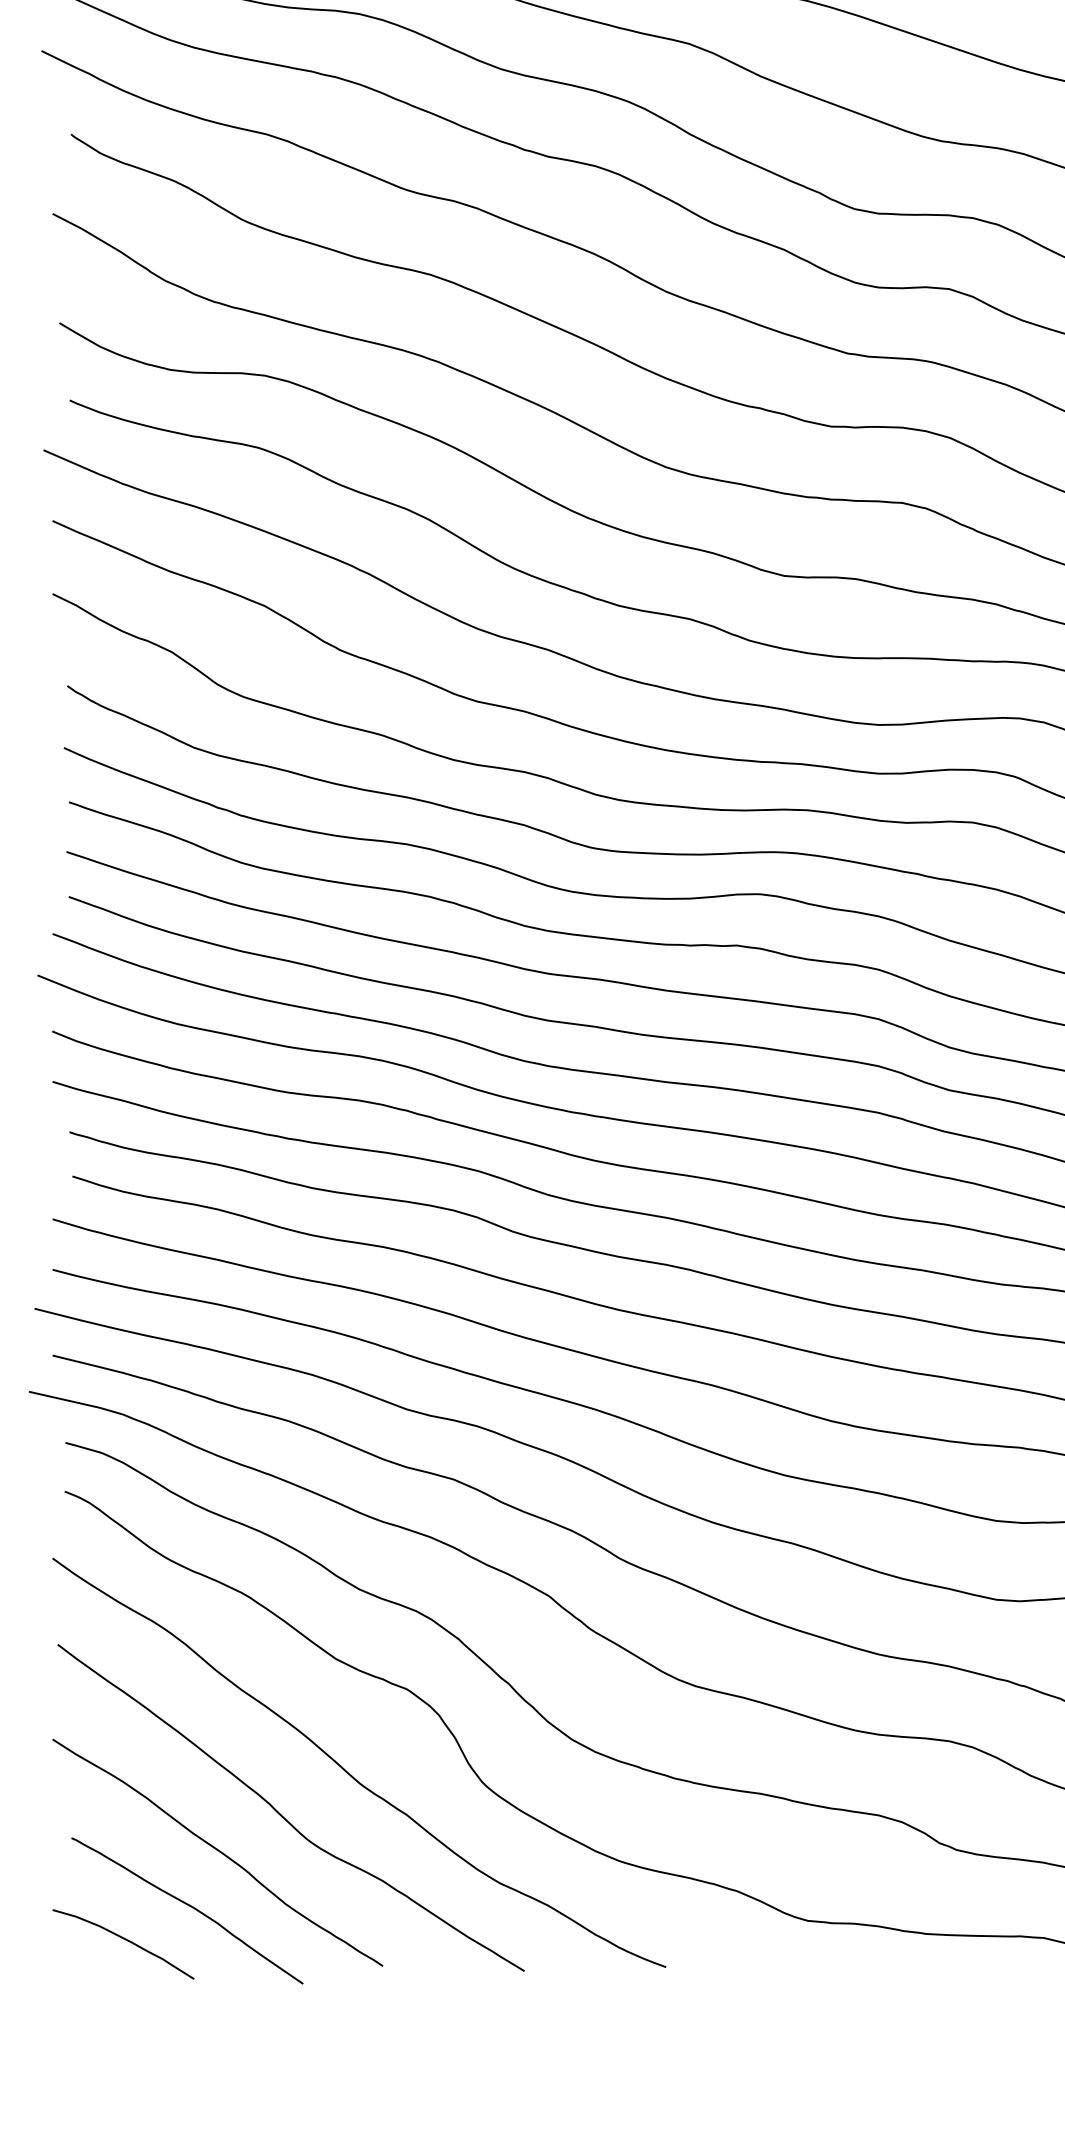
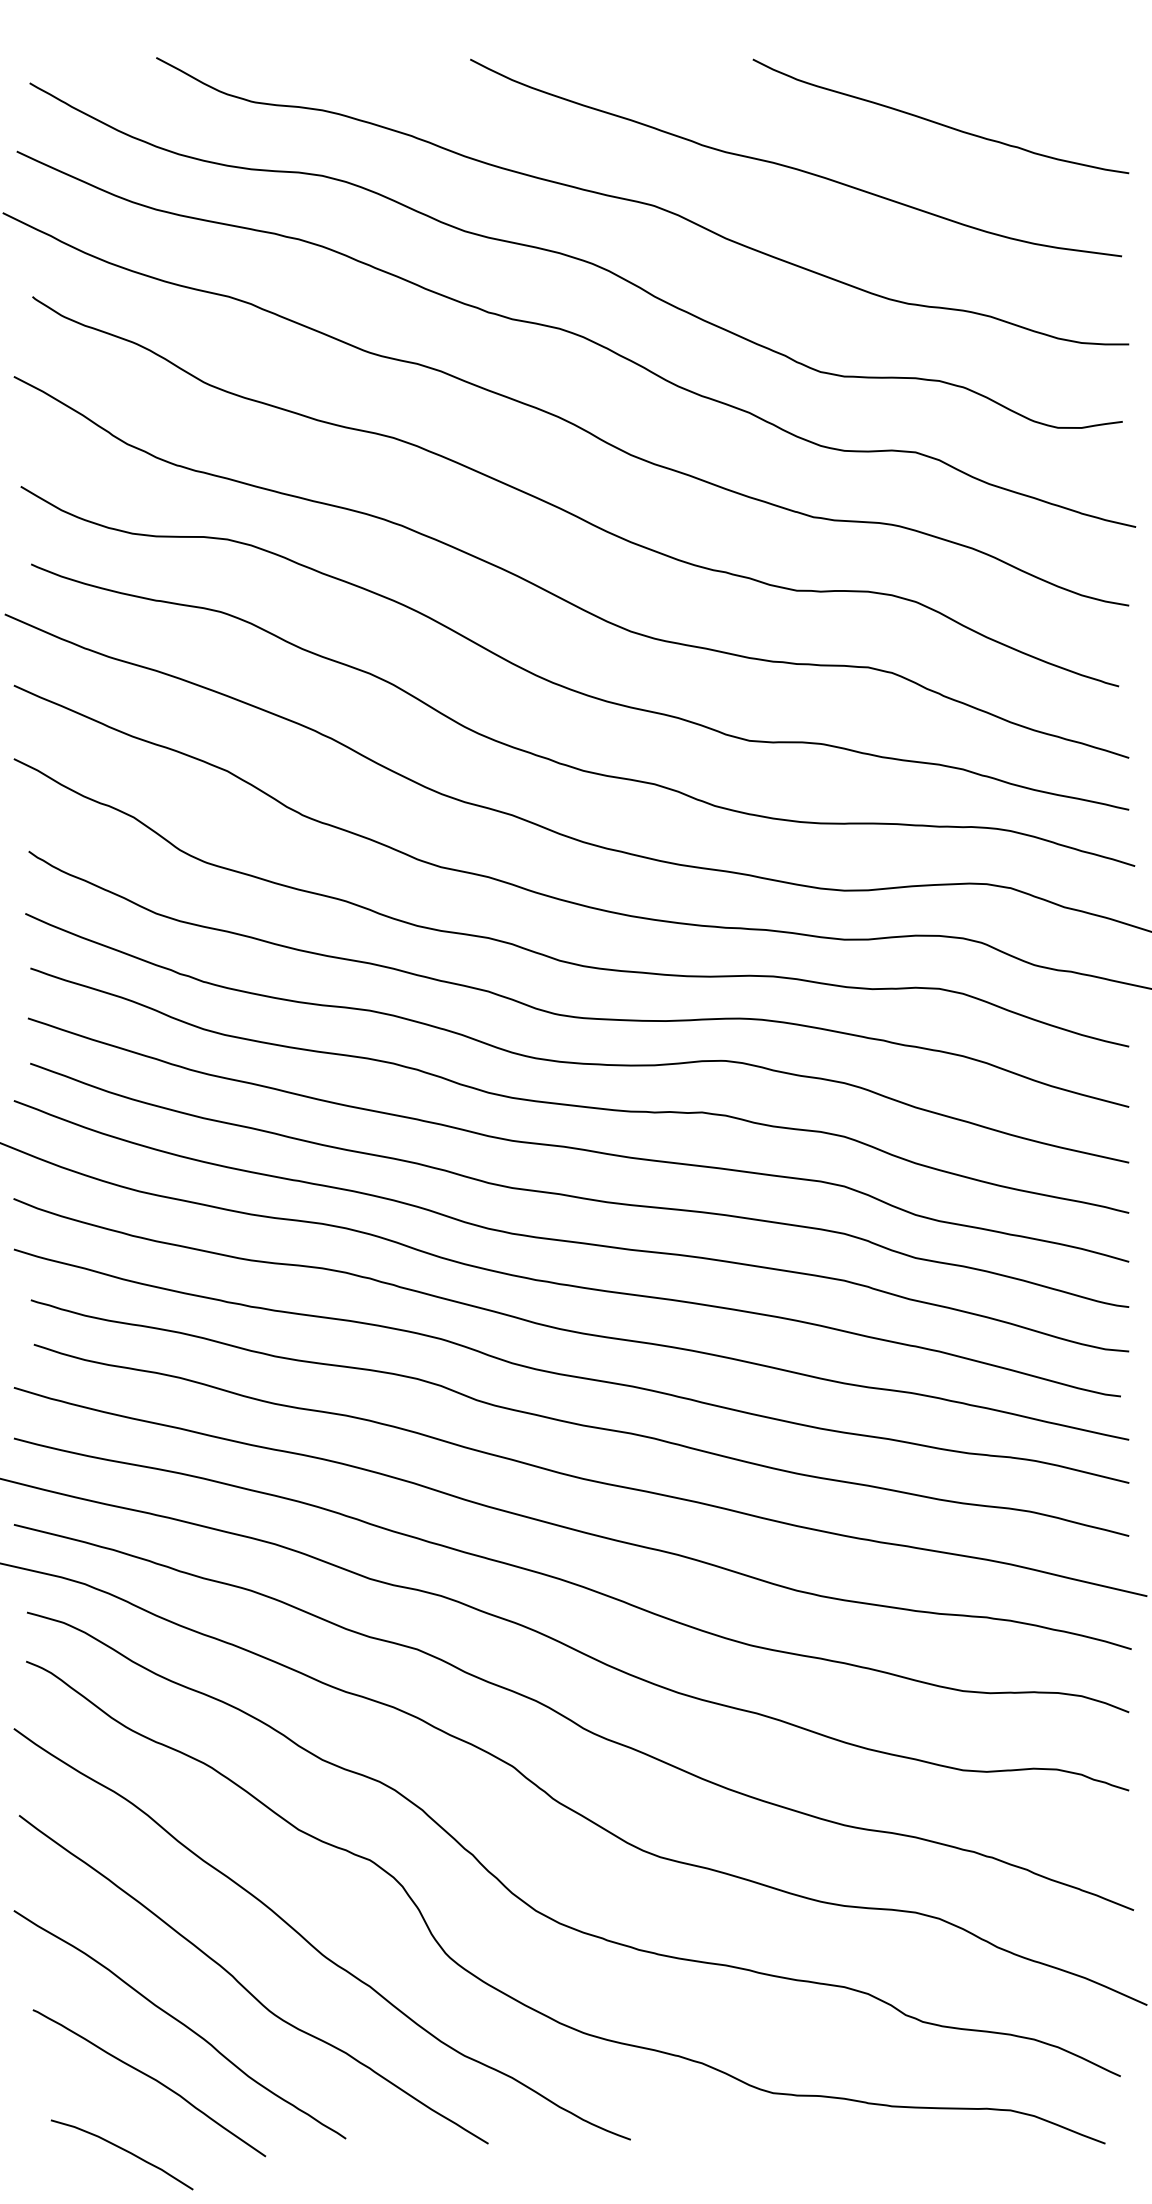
curve: (124, 1940) -> (123, 2150), moved

